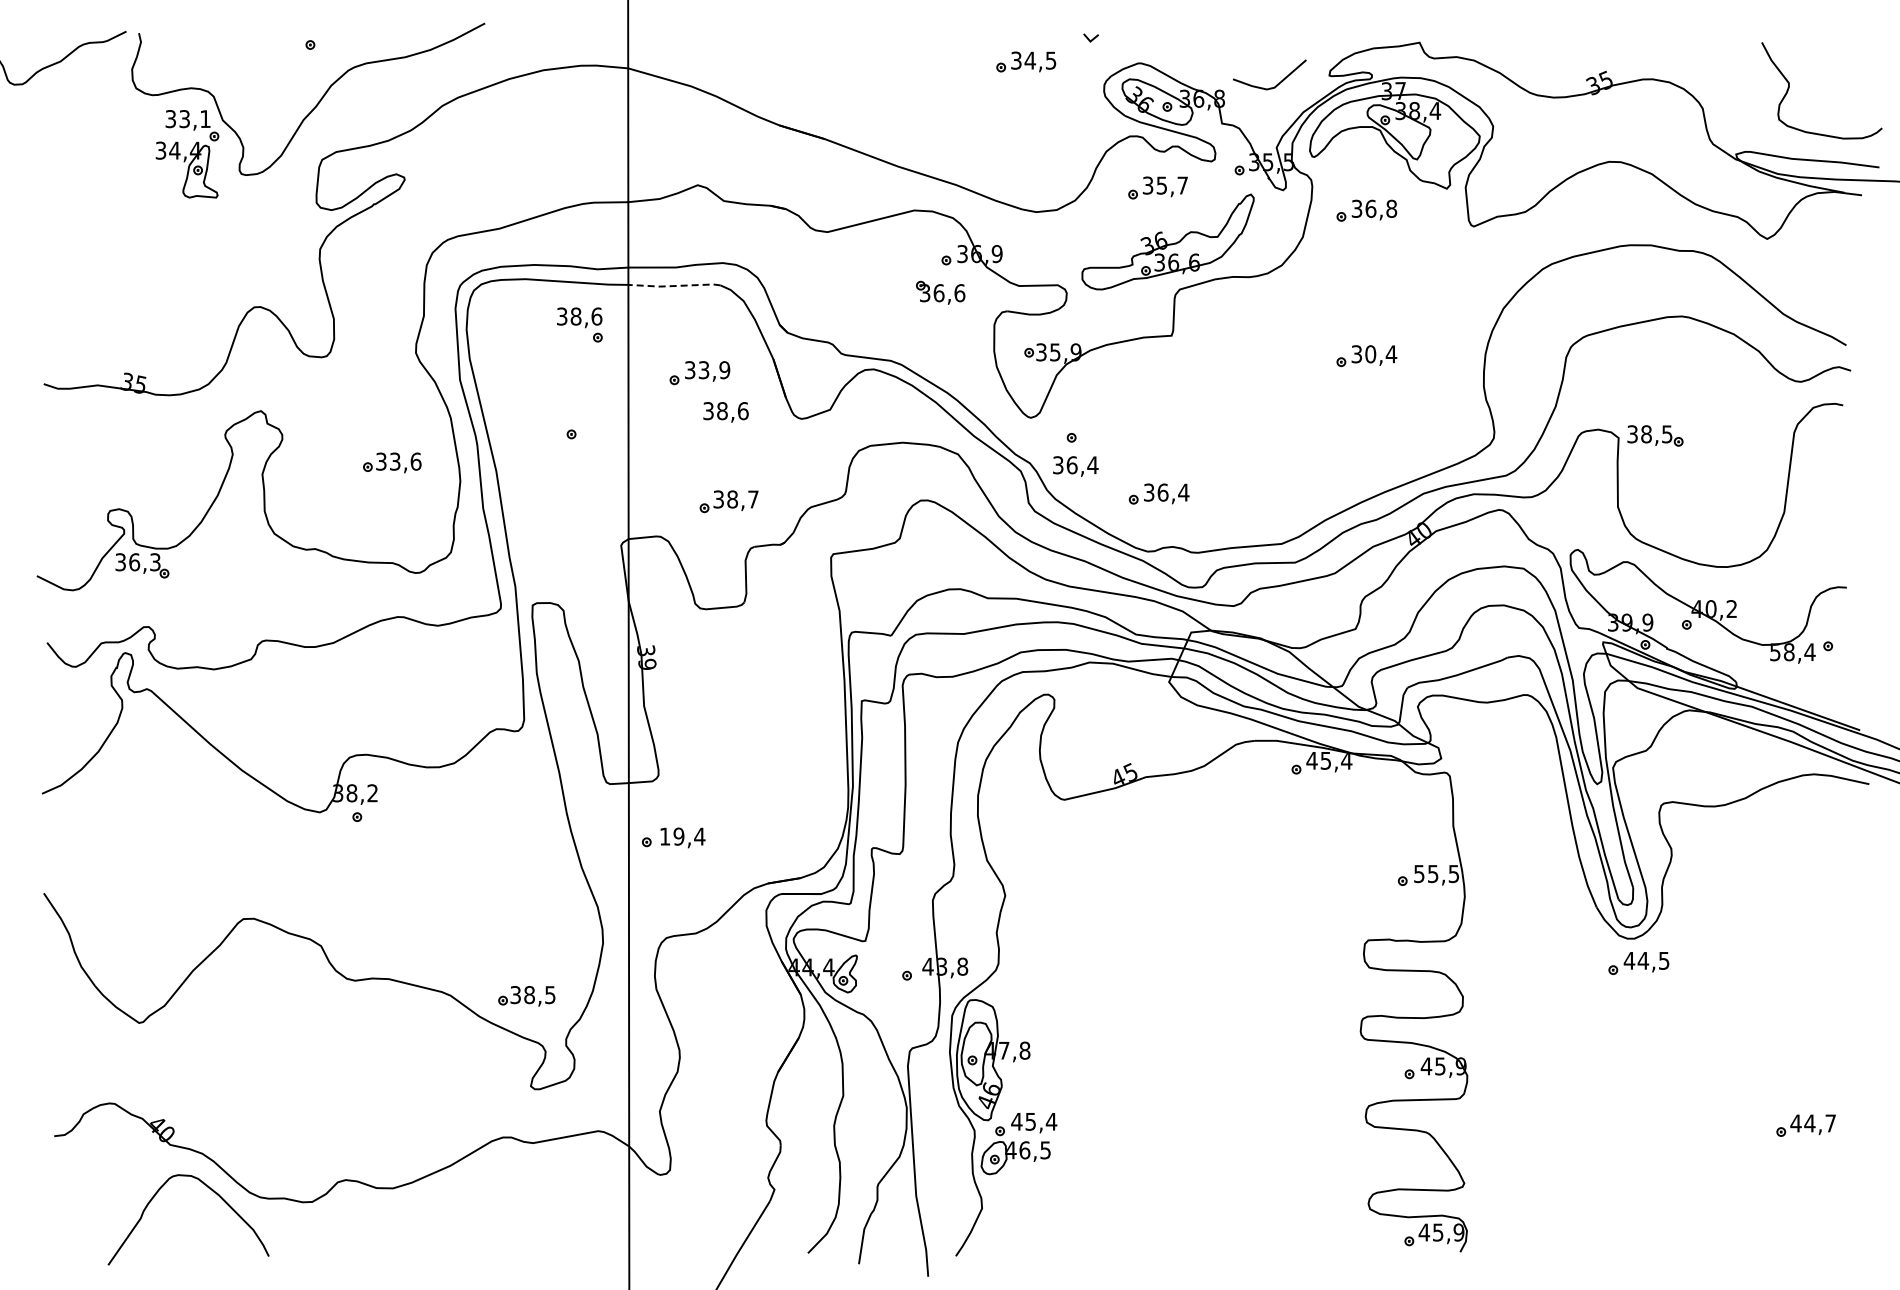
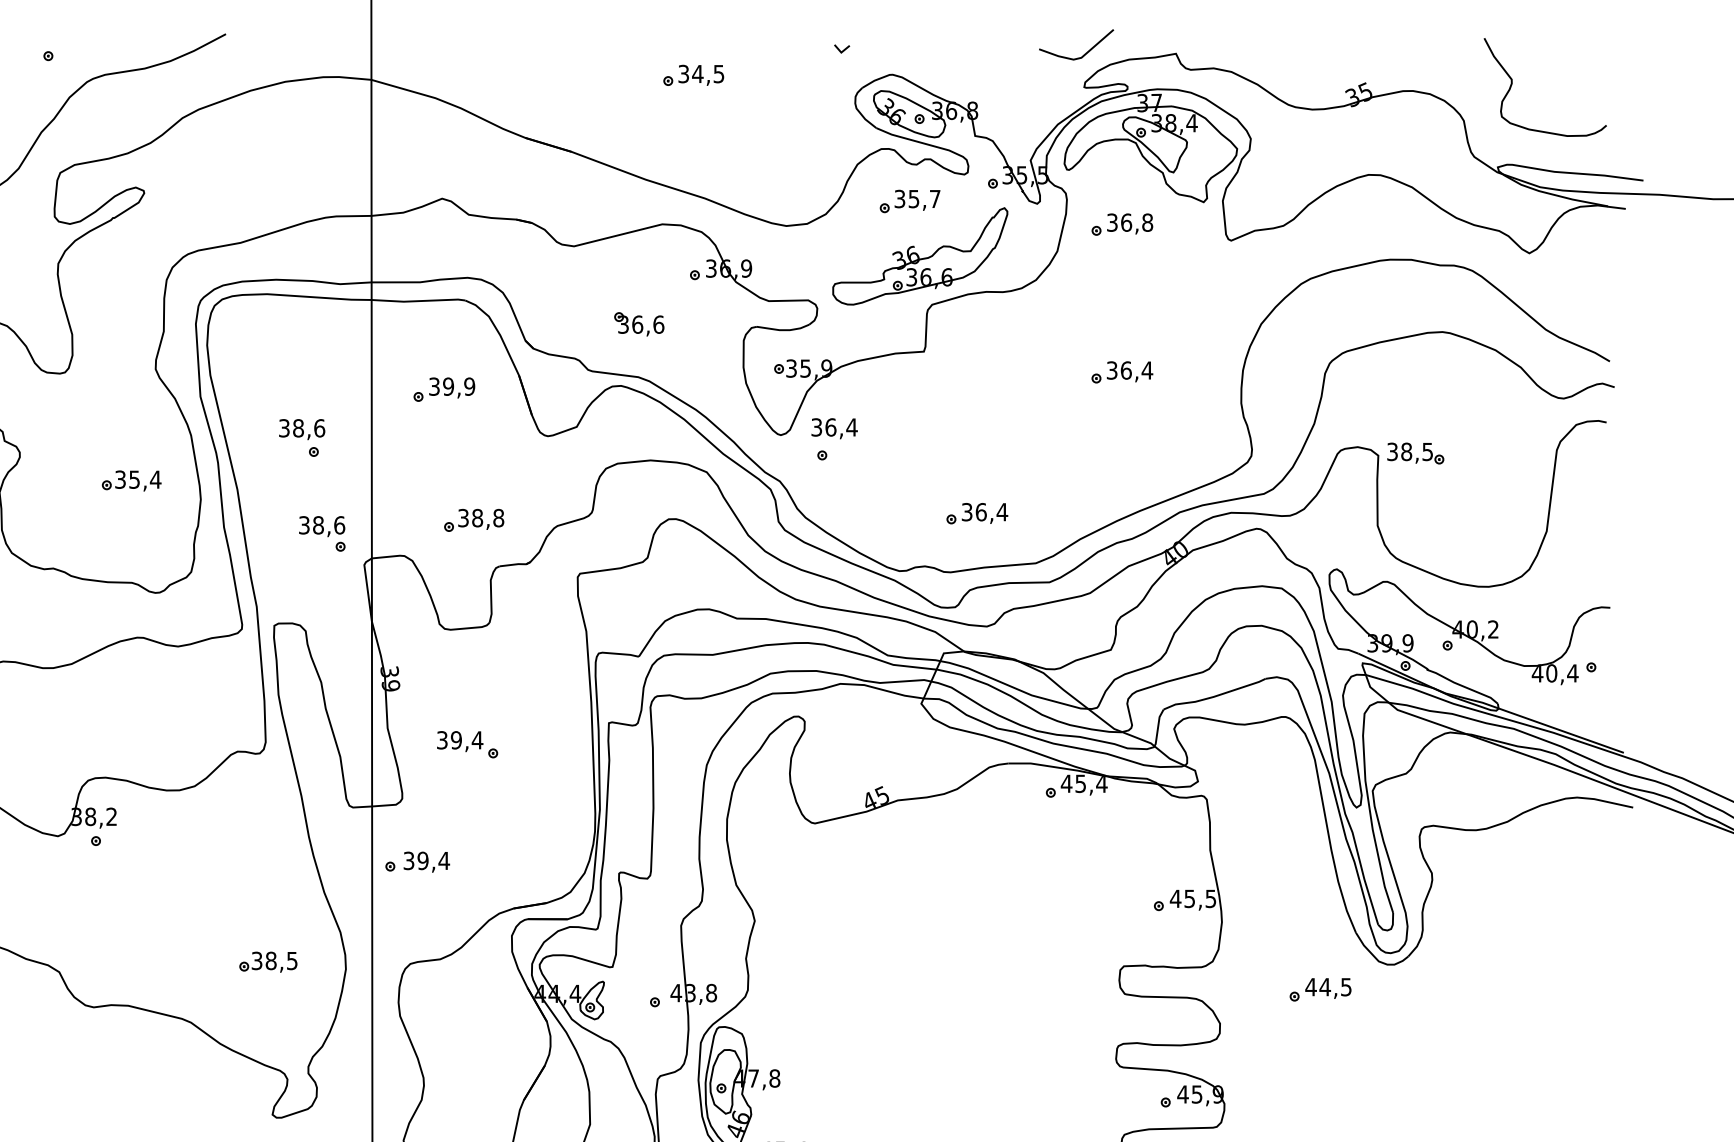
part: (1026, 61) -> (694, 74), moved
line: (1277, 83) -> (1084, 53), moved
curve: (1789, 88) -> (1512, 85), moved
line: (674, 286) -> (418, 301), dashed -> solid
part: (940, 292) -> (639, 323), moved
part: (579, 324) -> (321, 533), moved
text: (1370, 354) -> (1126, 370), 30,4 -> 36,4
text: (703, 370) -> (447, 387), 33,9 -> 39,9
text: (725, 412) -> (301, 429), moved
text: (405, 461) -> (145, 479), 33,6 -> 35,4
text: (1075, 466) -> (834, 428), moved
part: (1158, 493) -> (976, 513), moved
text: (753, 499) -> (498, 518), 38,7 -> 38,8
text: (1781, 652) -> (1543, 673), 58,4 -> 40,4
part: (722, 722) -> (467, 744), added
text: (665, 836) -> (409, 860), 19,4 -> 39,4
text: (1419, 874) -> (1175, 899), 55,5 -> 45,5
part: (1638, 963) -> (1320, 989), moved
part: (526, 996) -> (268, 962), moved

